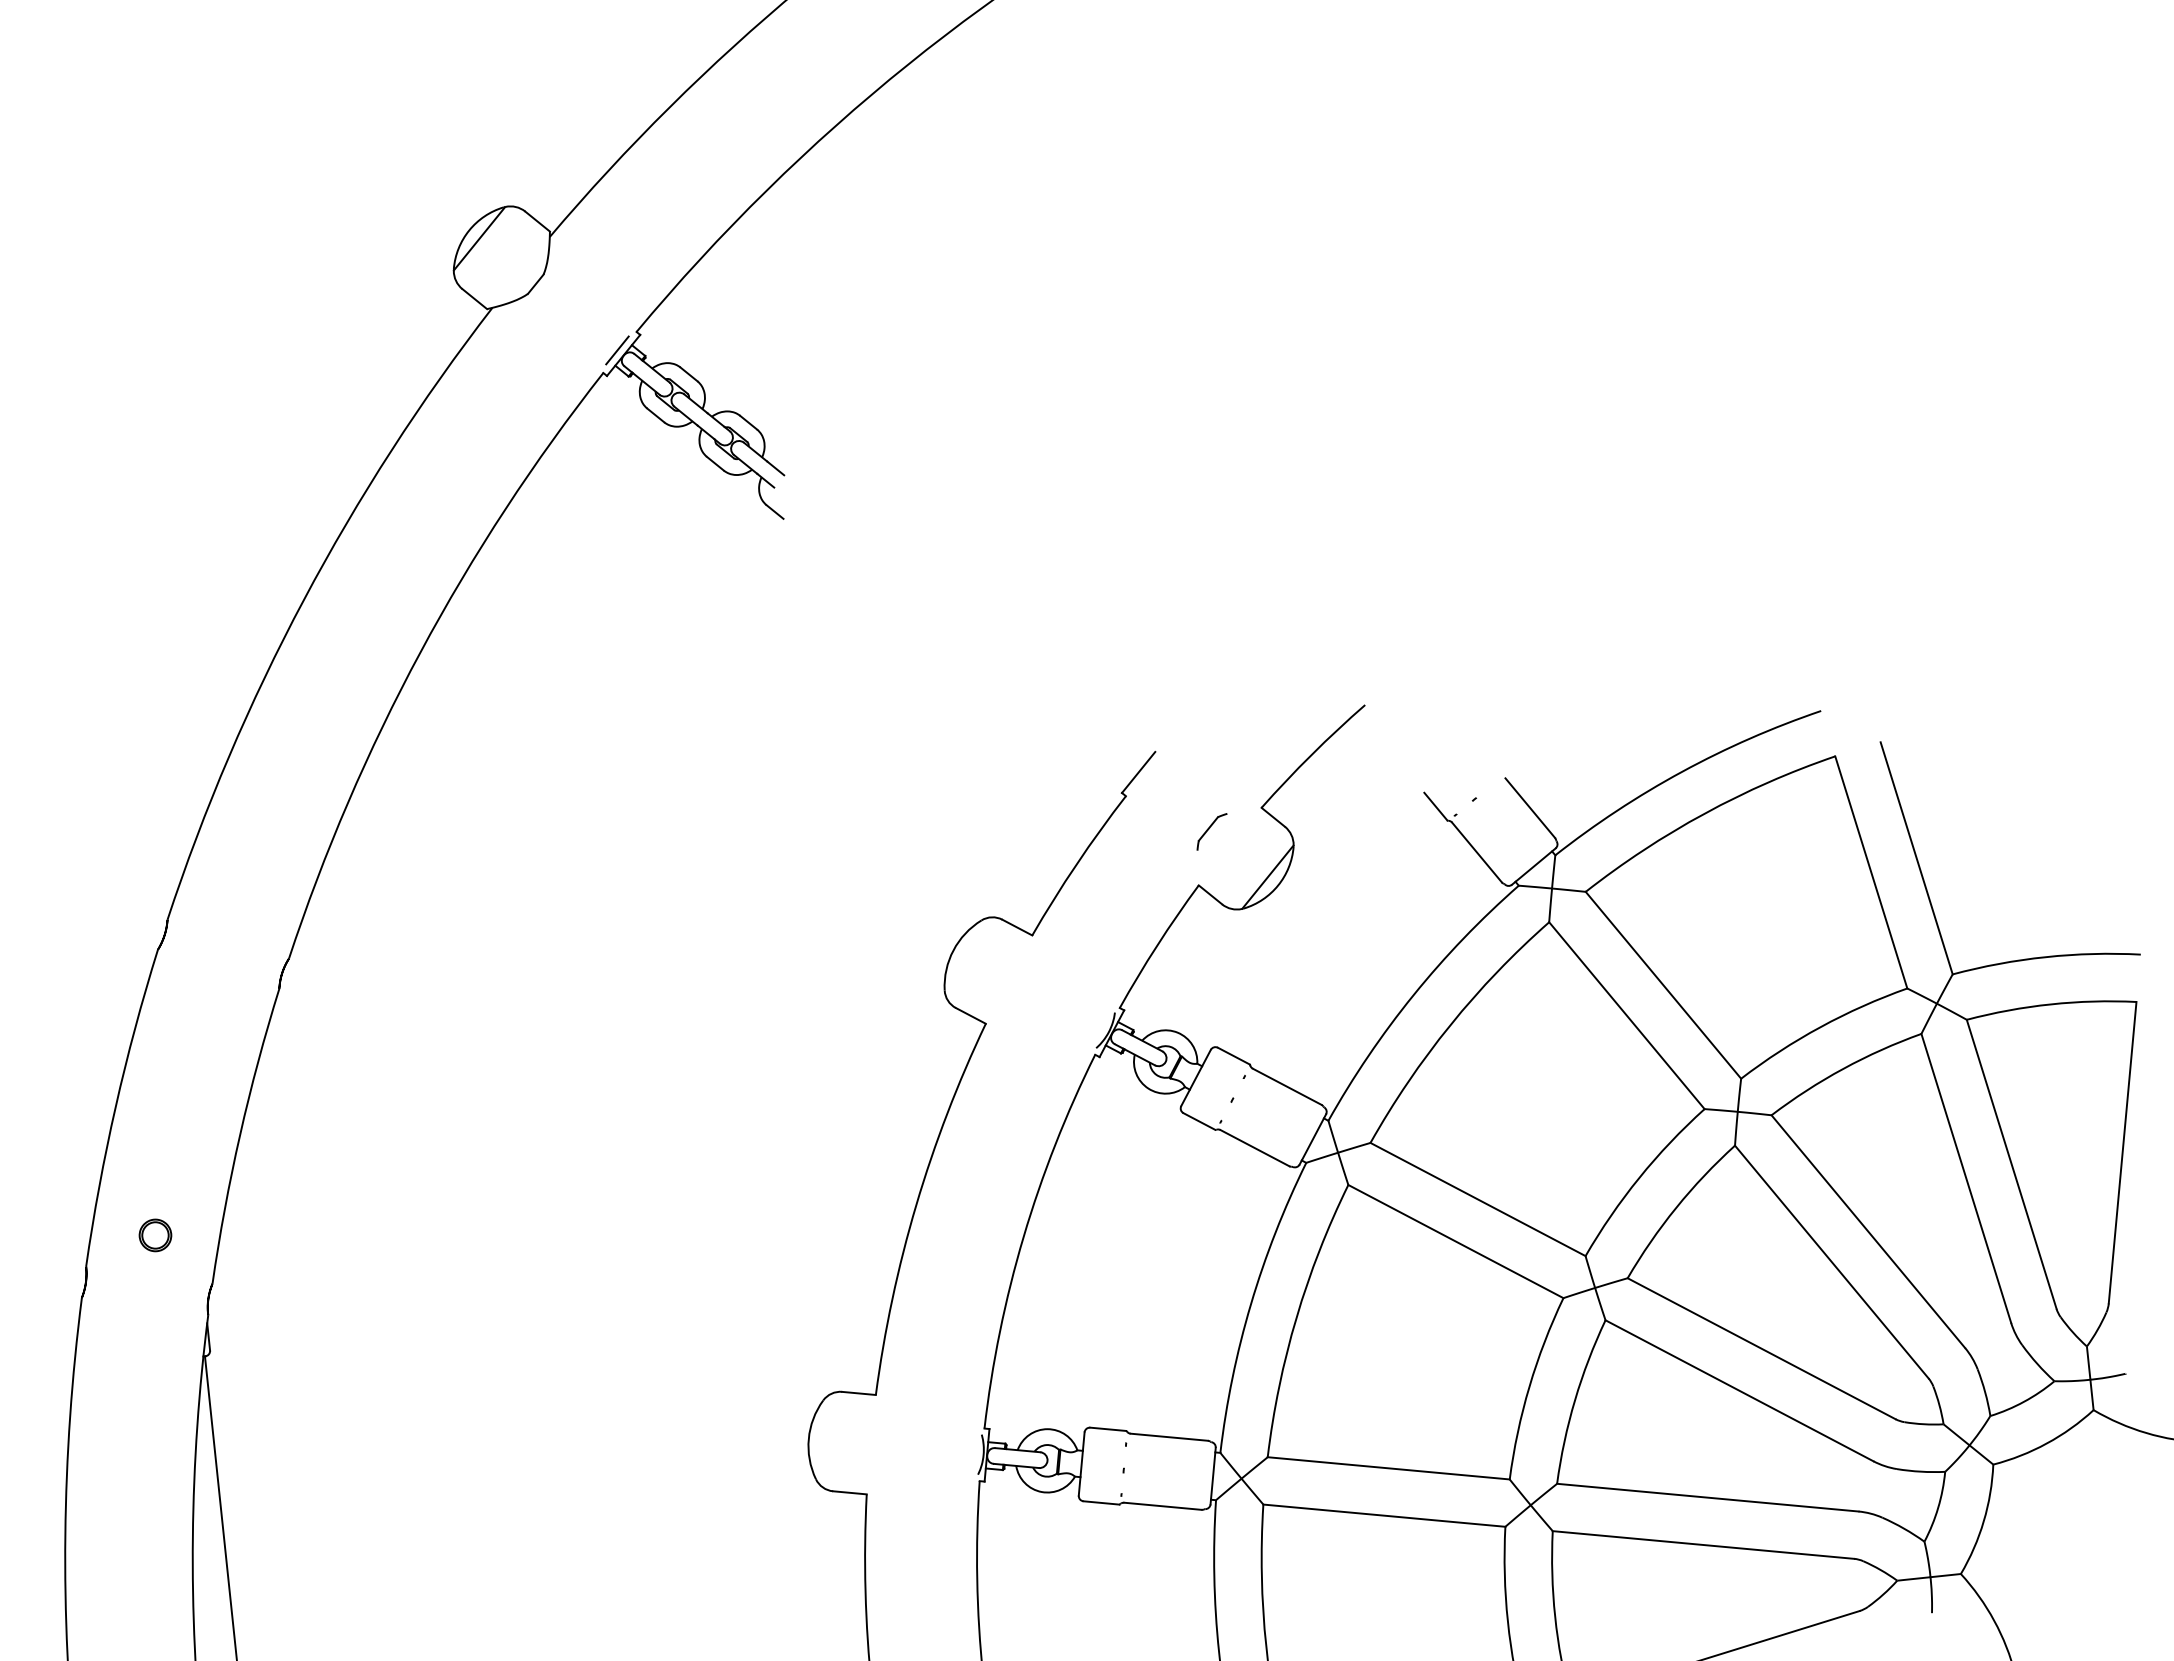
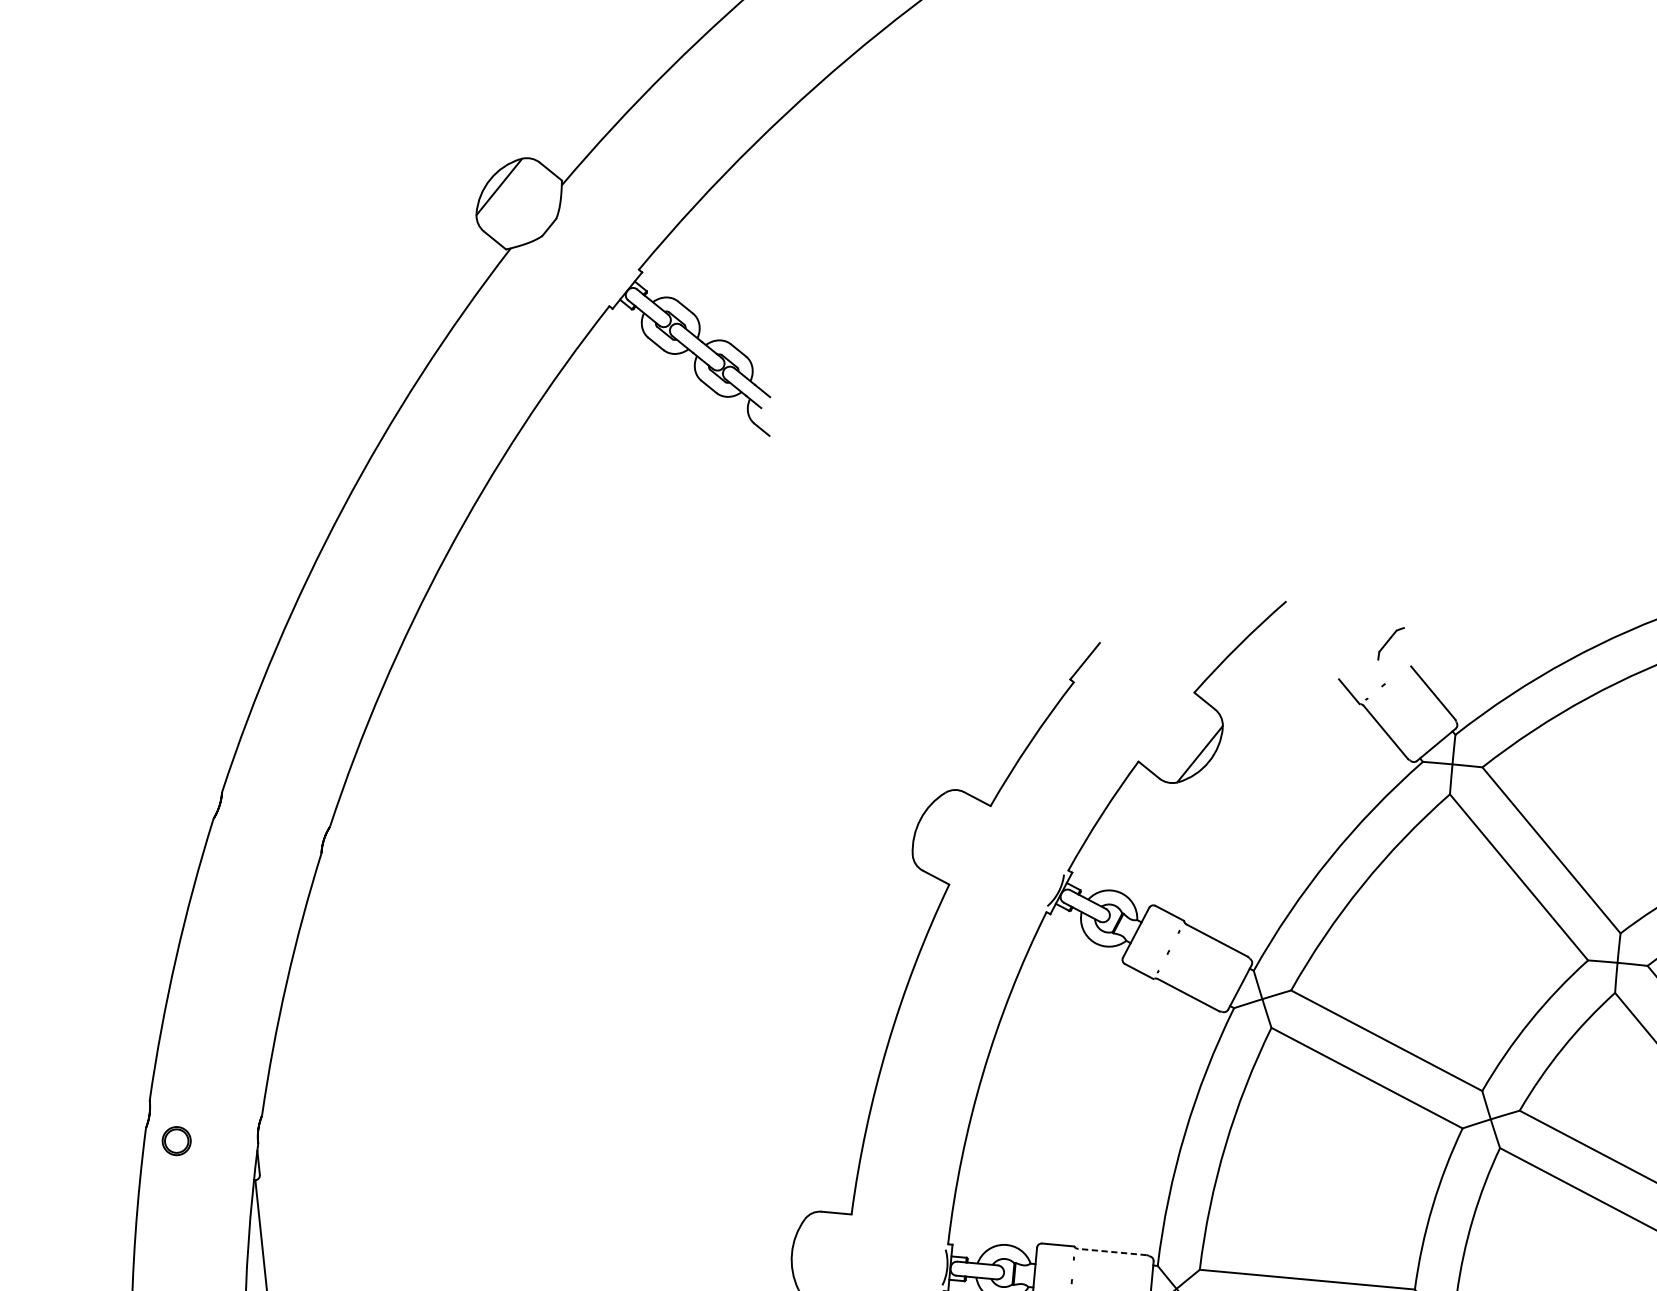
line: (617, 350) -> (621, 286), removed
part: (1211, 831) -> (1390, 643), moved
part: (155, 1235) -> (176, 1141), moved
line: (1169, 1437) -> (1112, 1252), solid -> dashed

